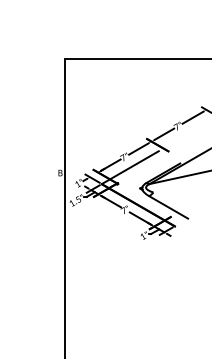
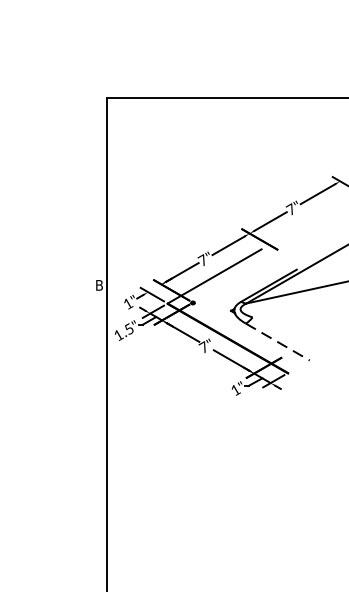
line: (169, 207) -> (279, 342), solid -> dashed

